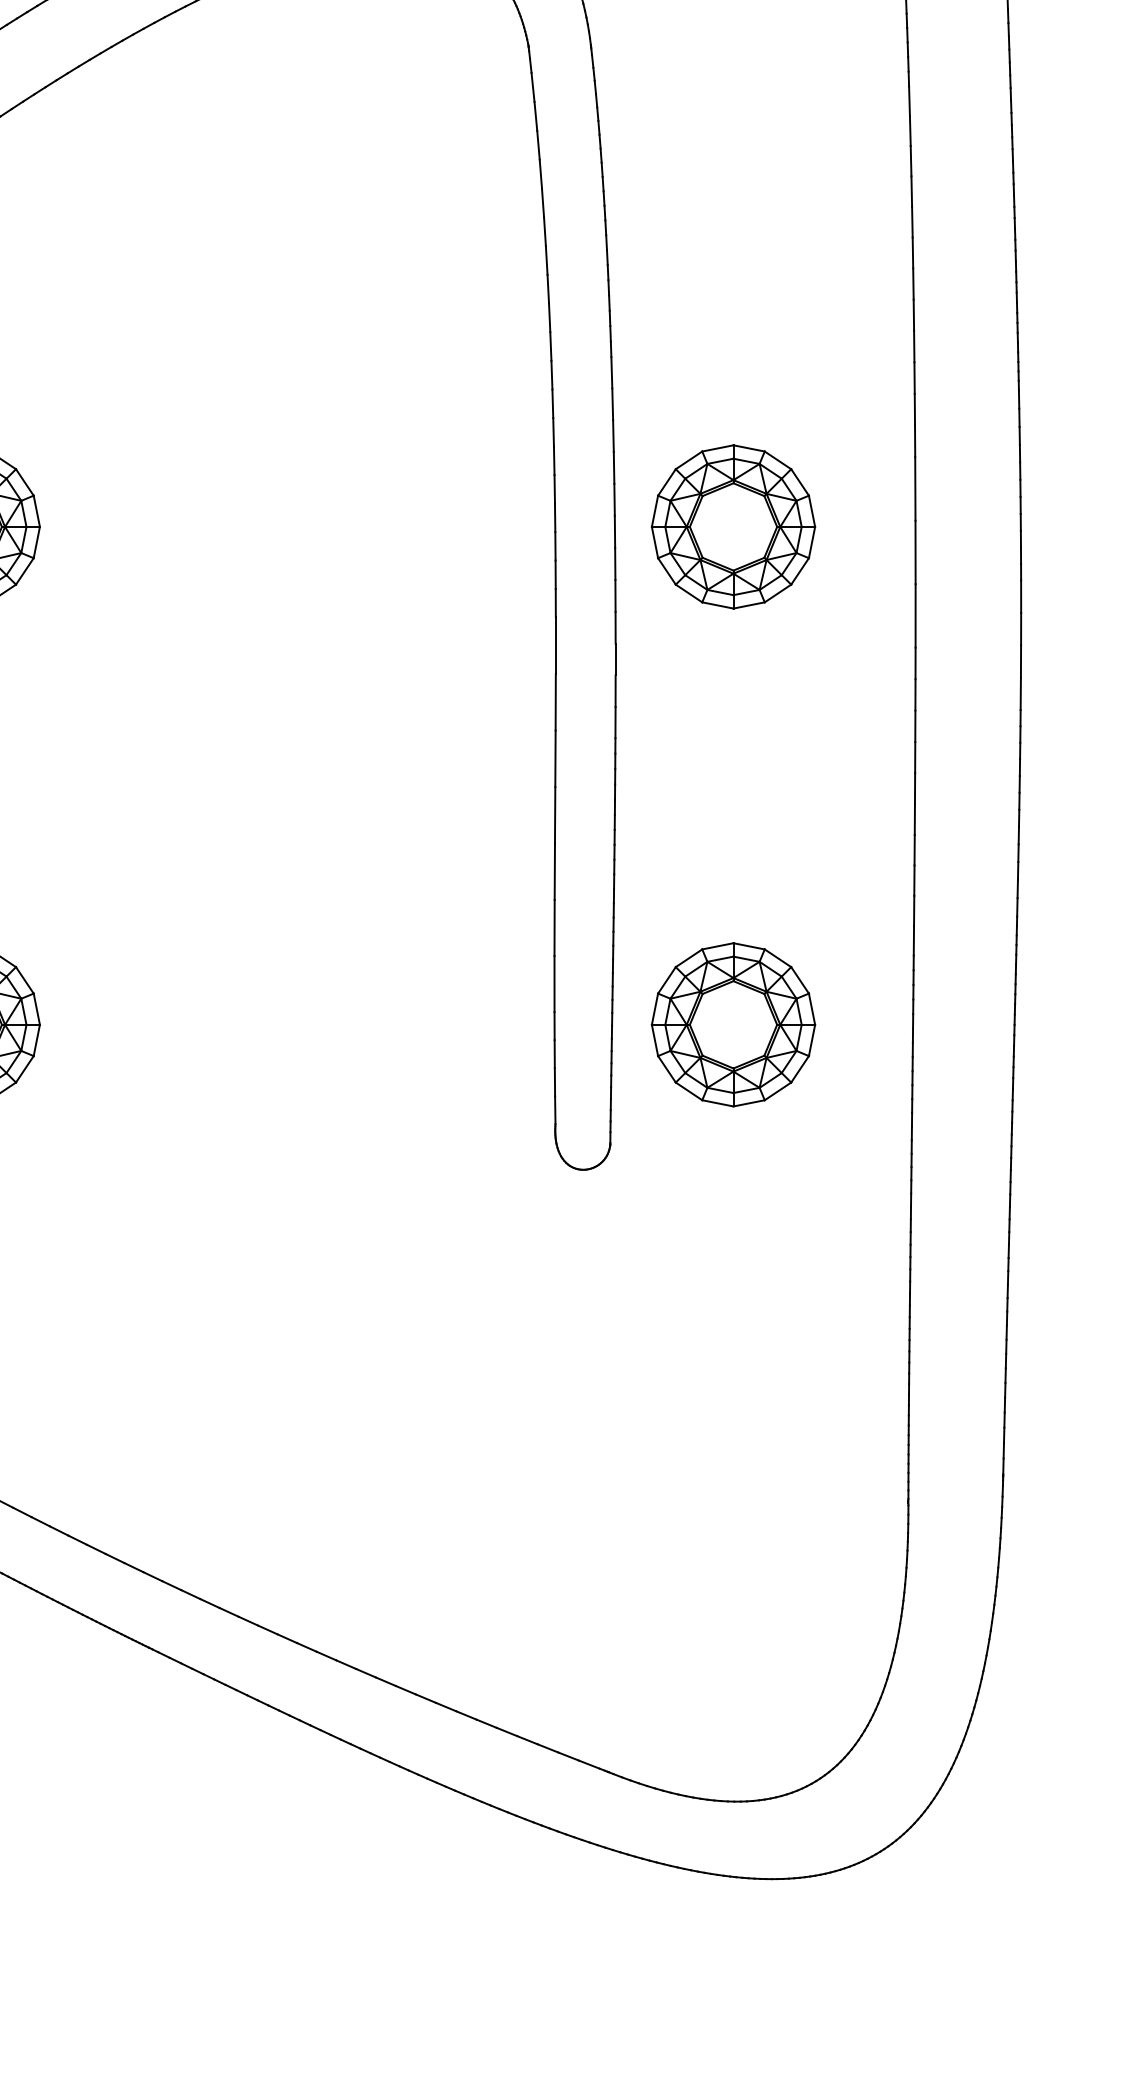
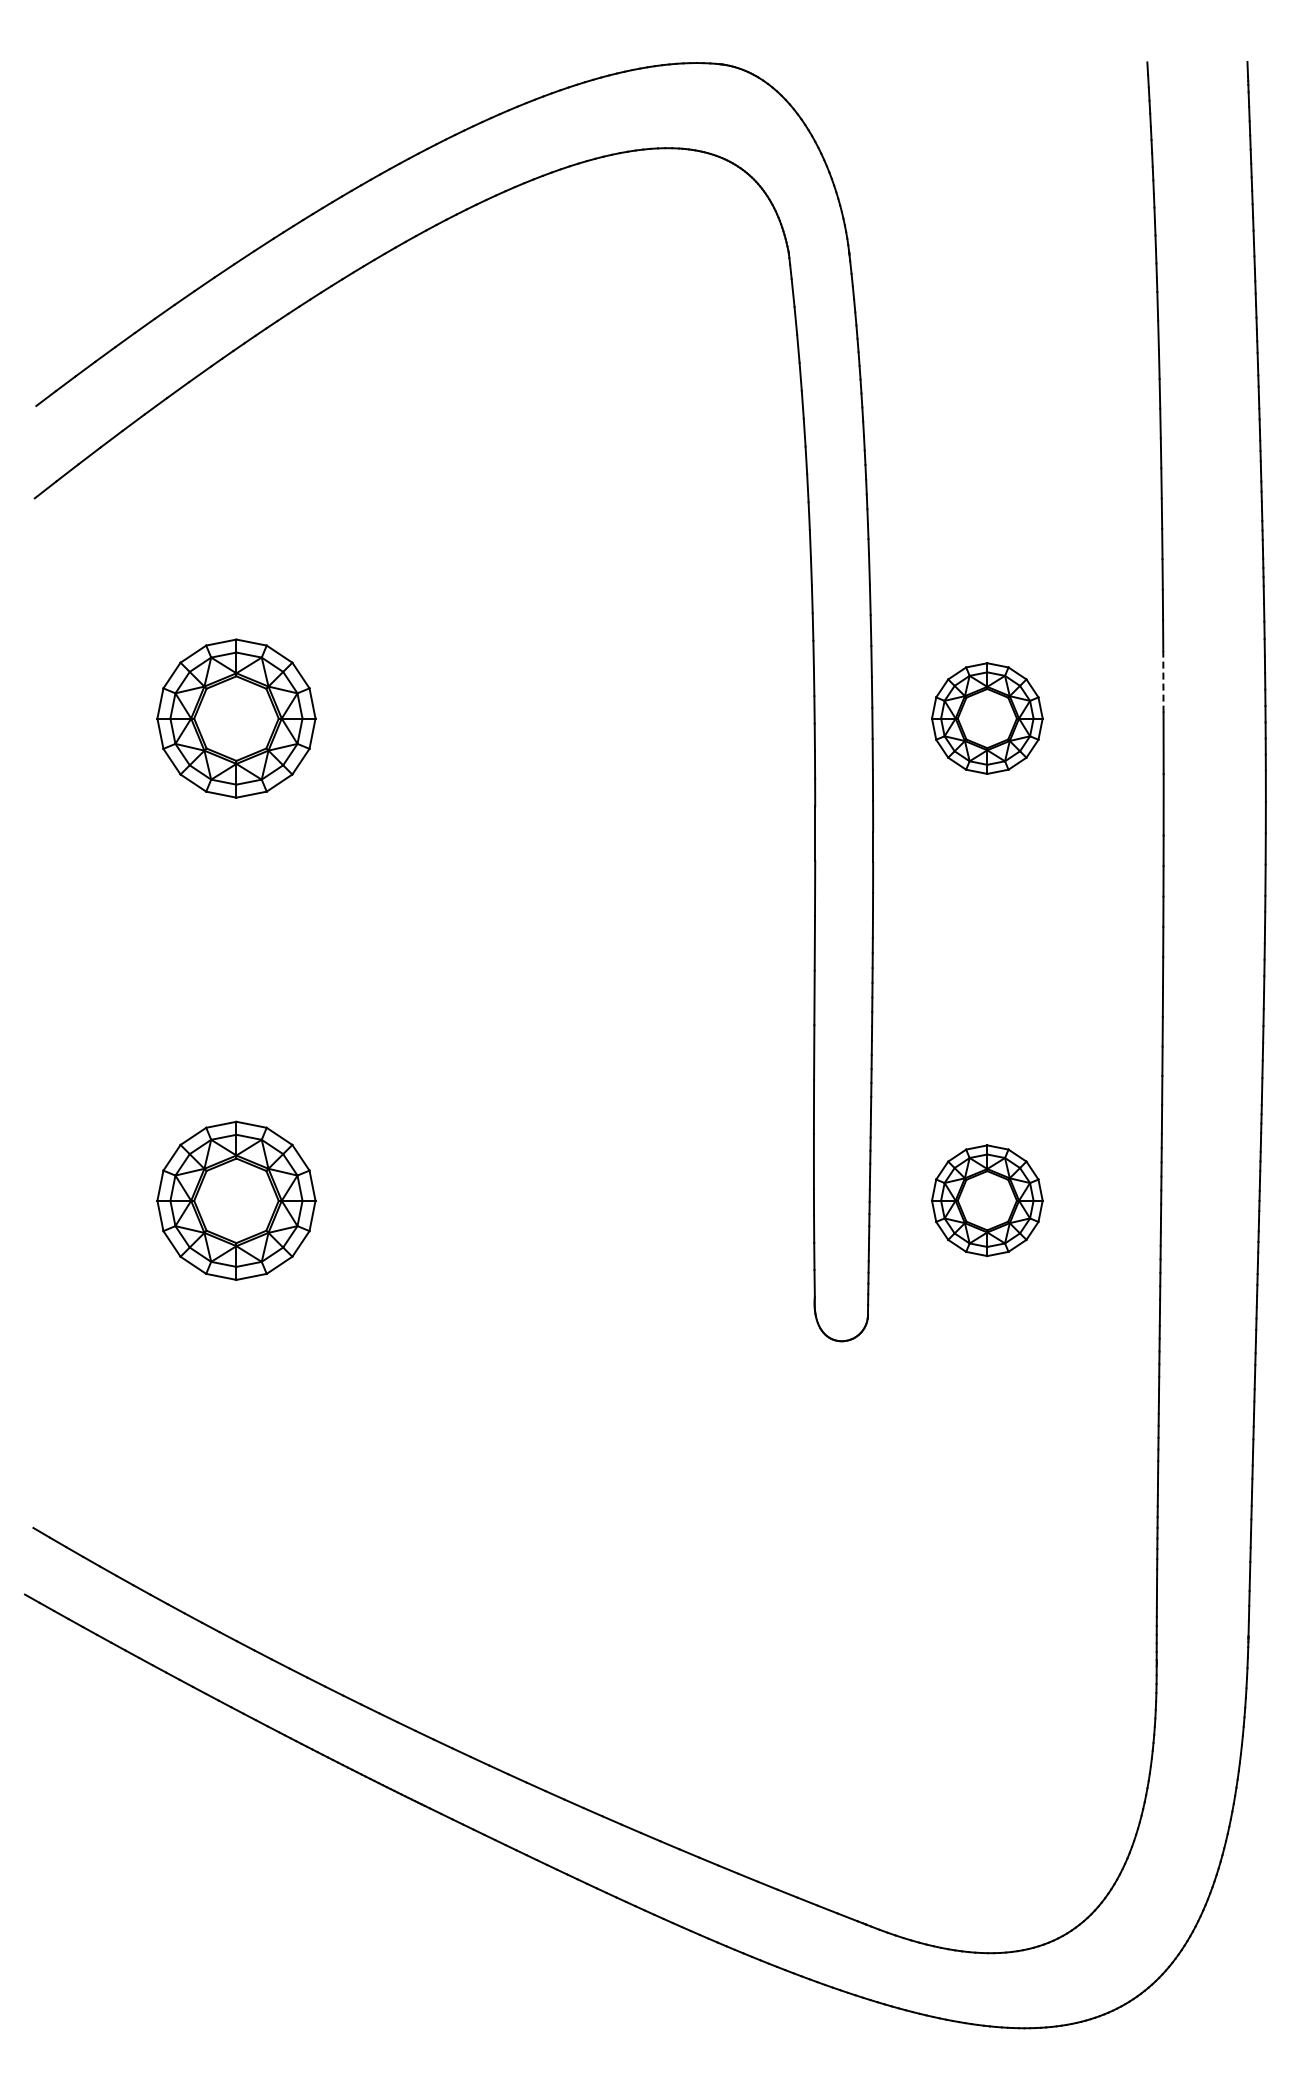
line: (915, 488) -> (1163, 681), solid -> dashed
part: (733, 526) -> (987, 718), size x0.7
part: (733, 1024) -> (987, 1200), size x0.7

